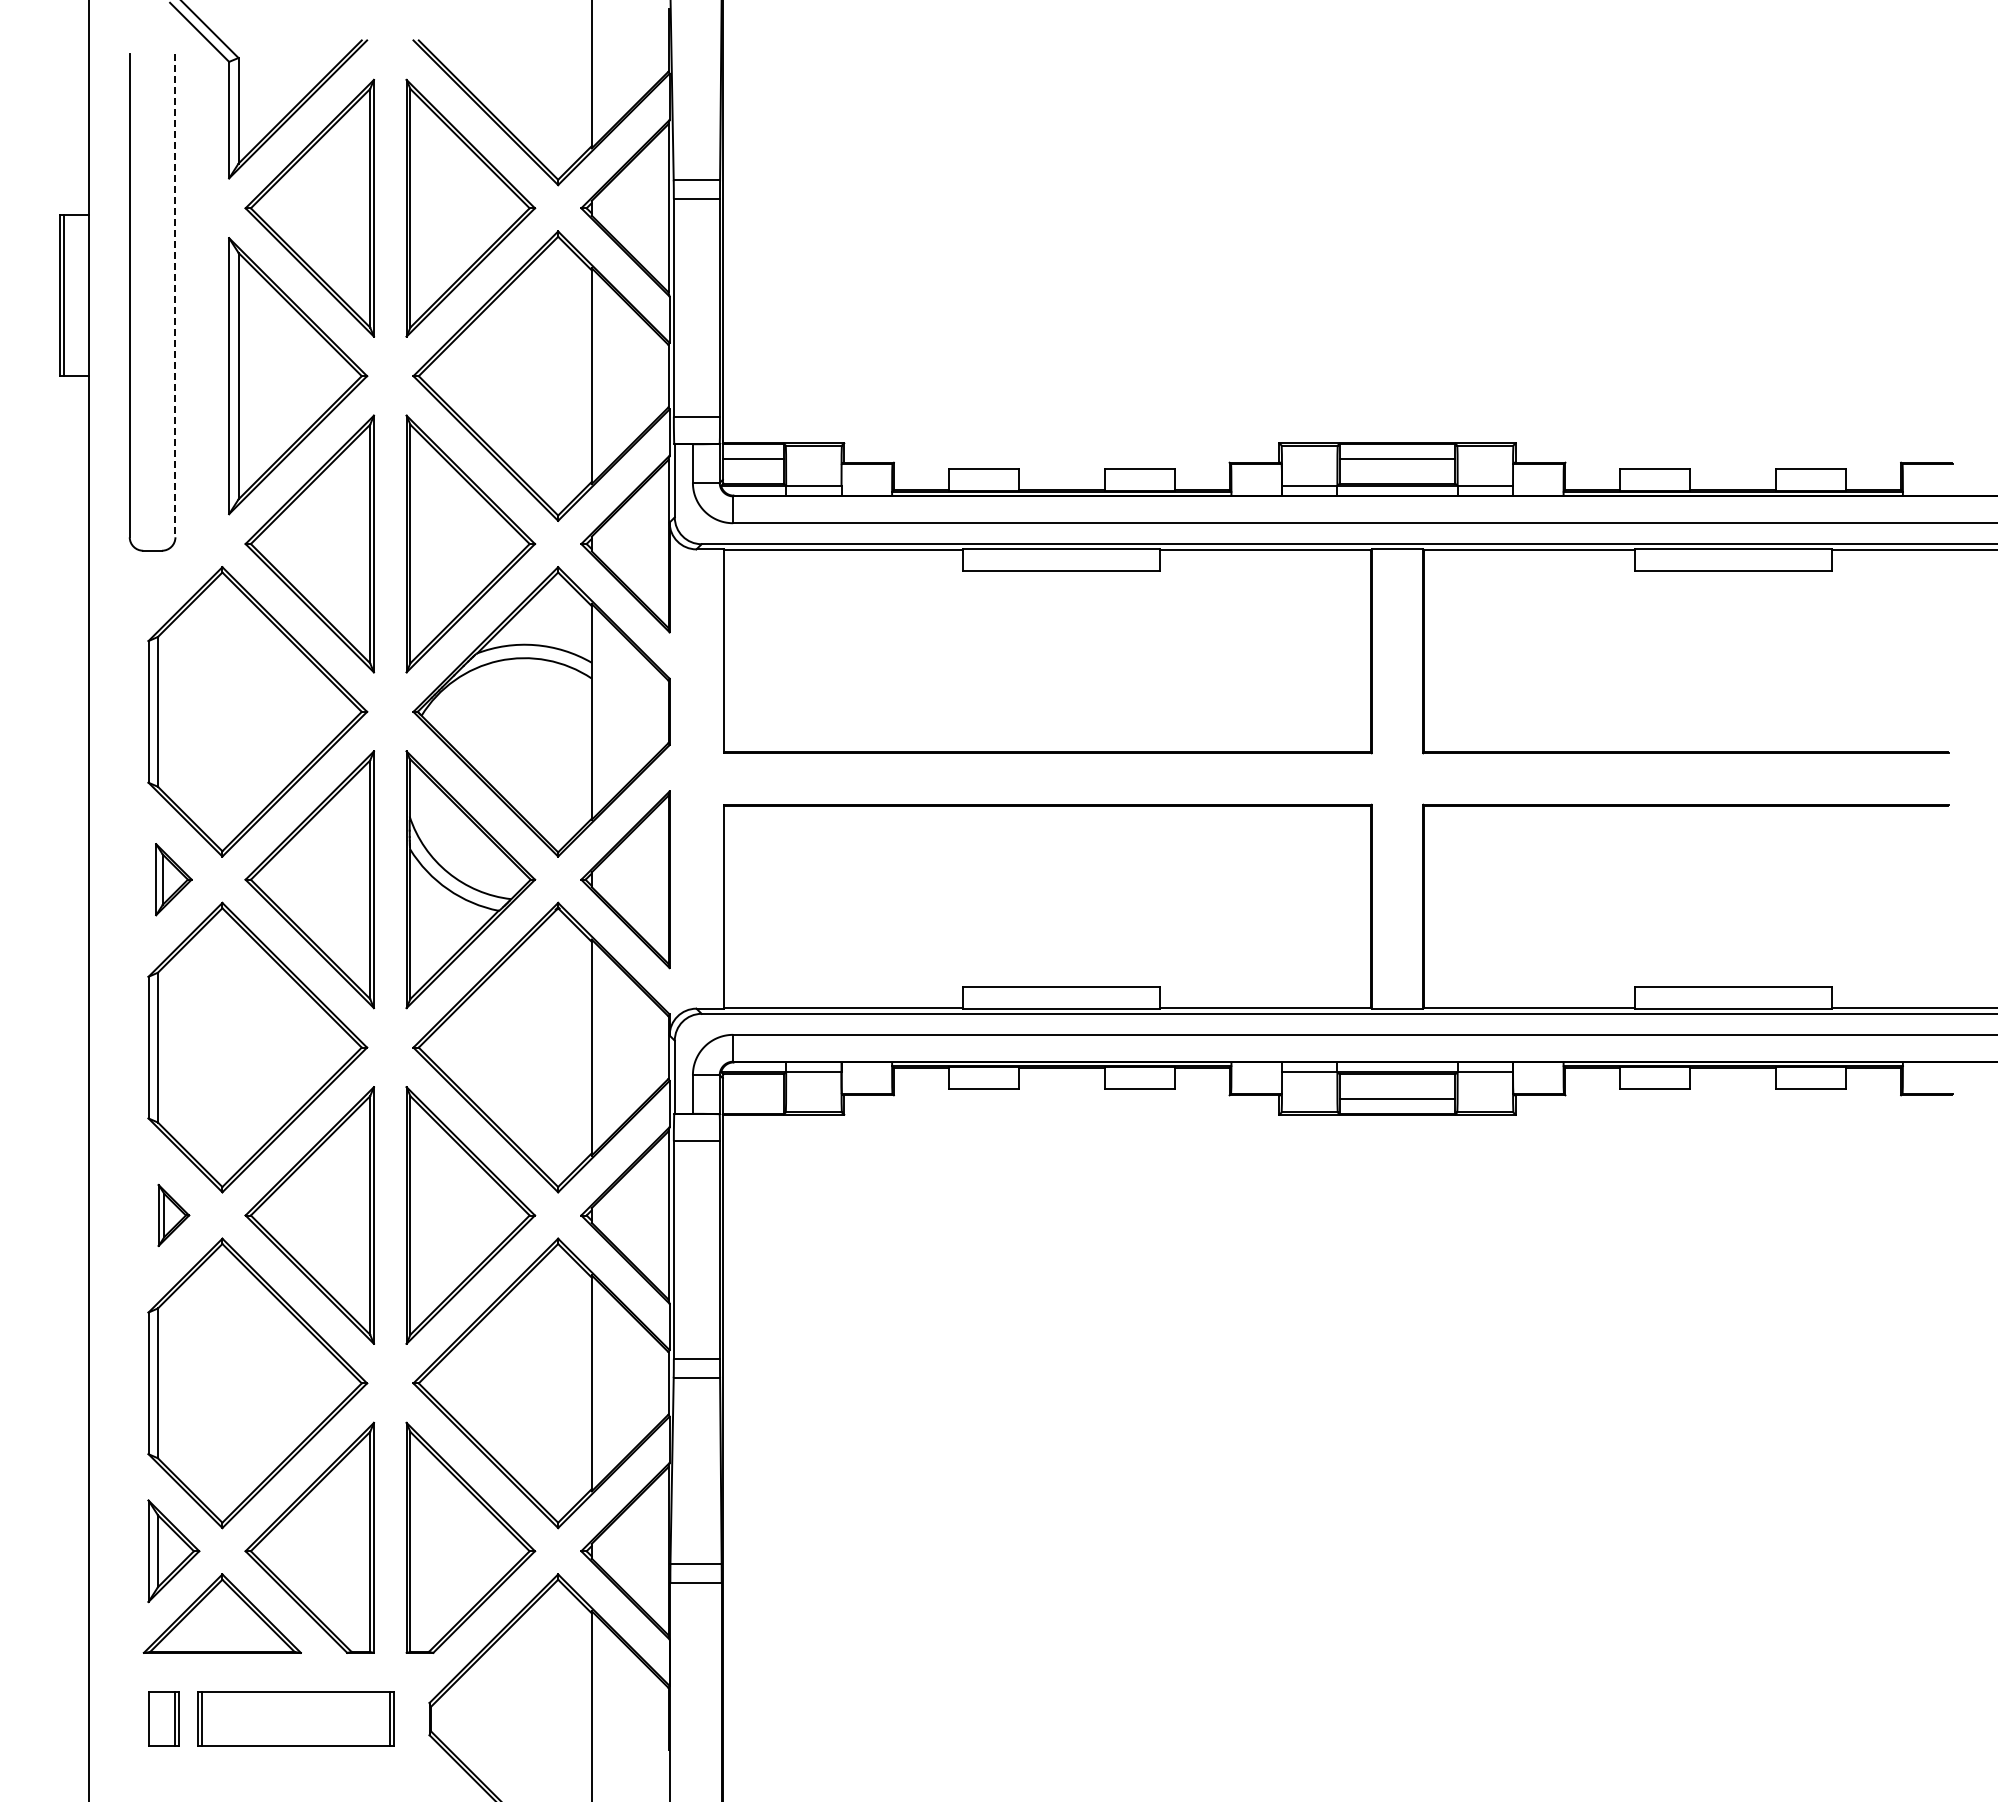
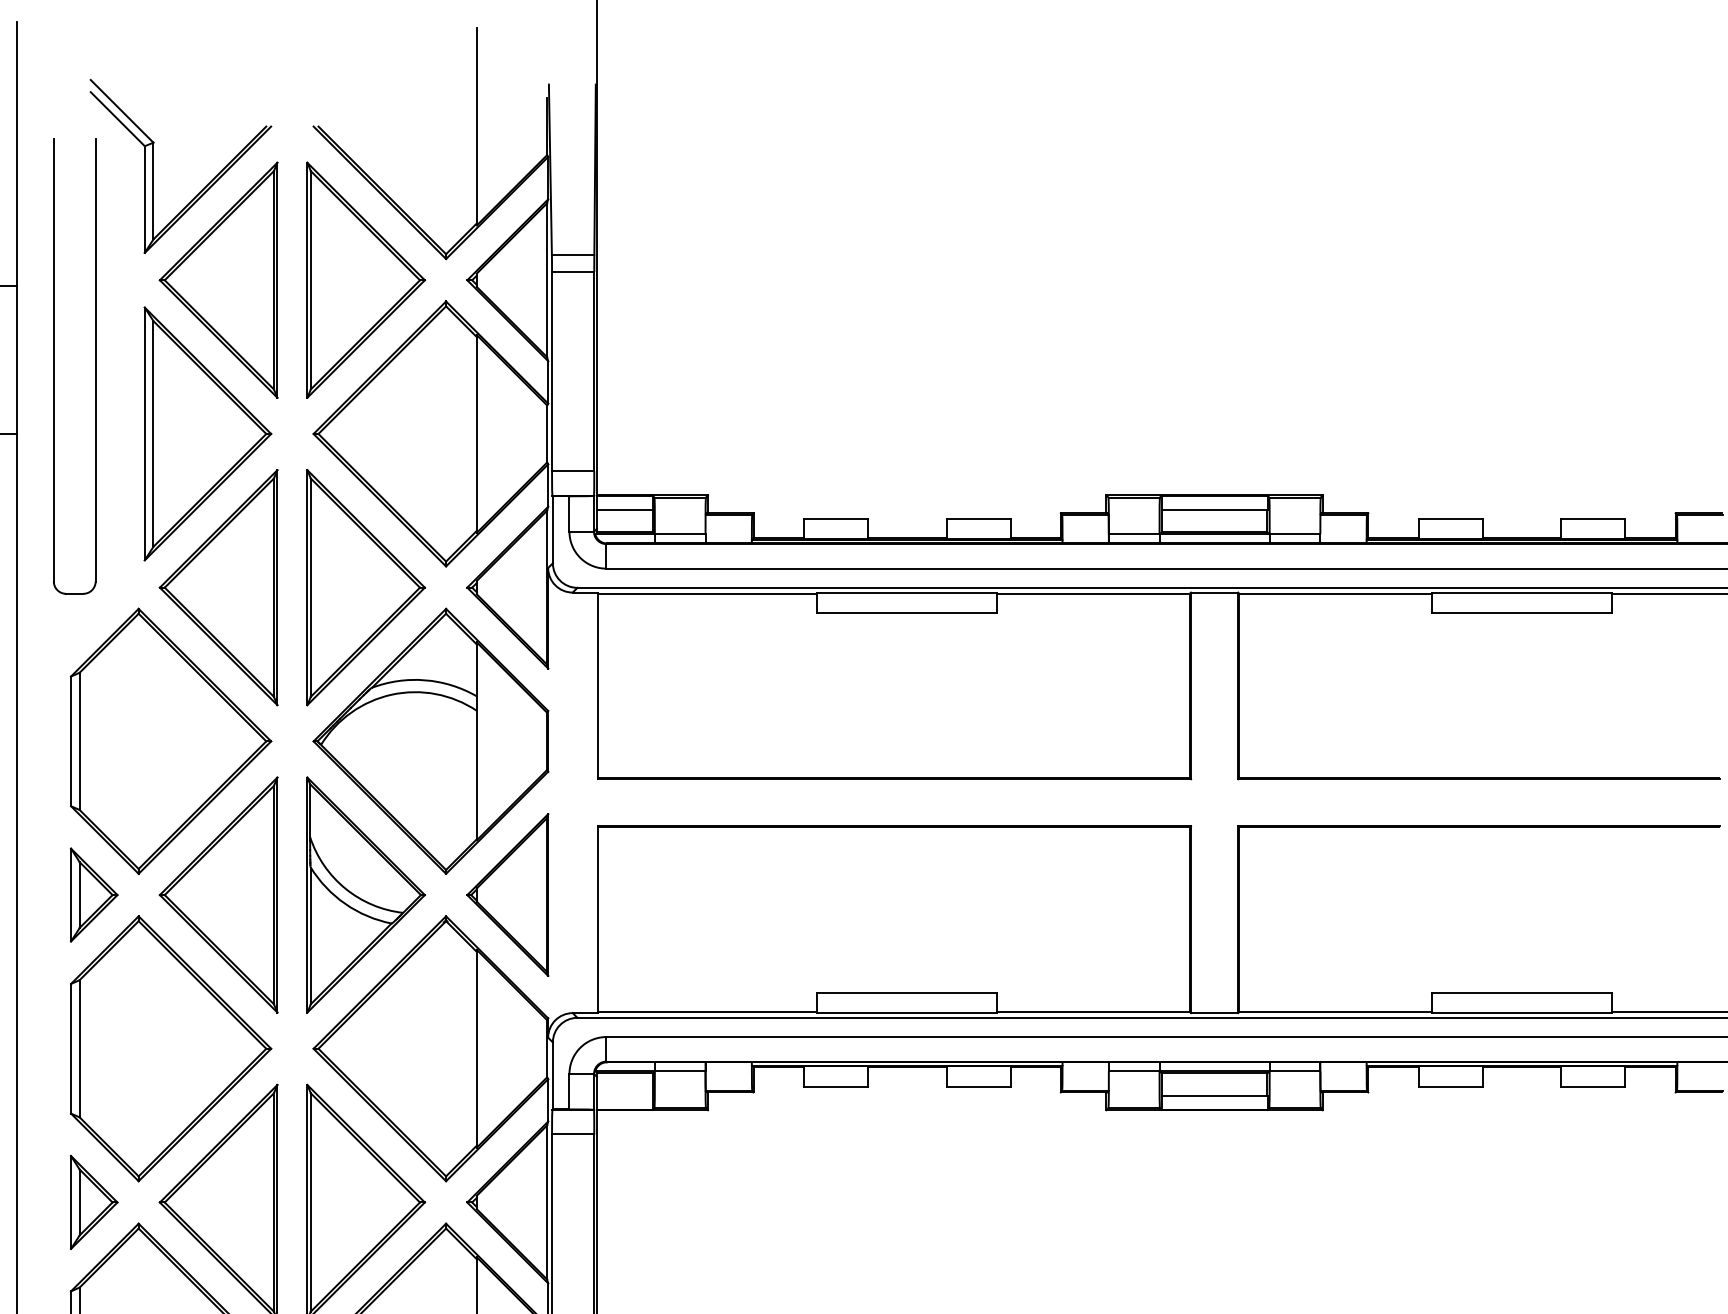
line: (175, 295) -> (95, 360), dashed -> solid
part: (173, 879) -> (93, 894), size x1.43
part: (173, 1215) -> (93, 1202), size x1.67

